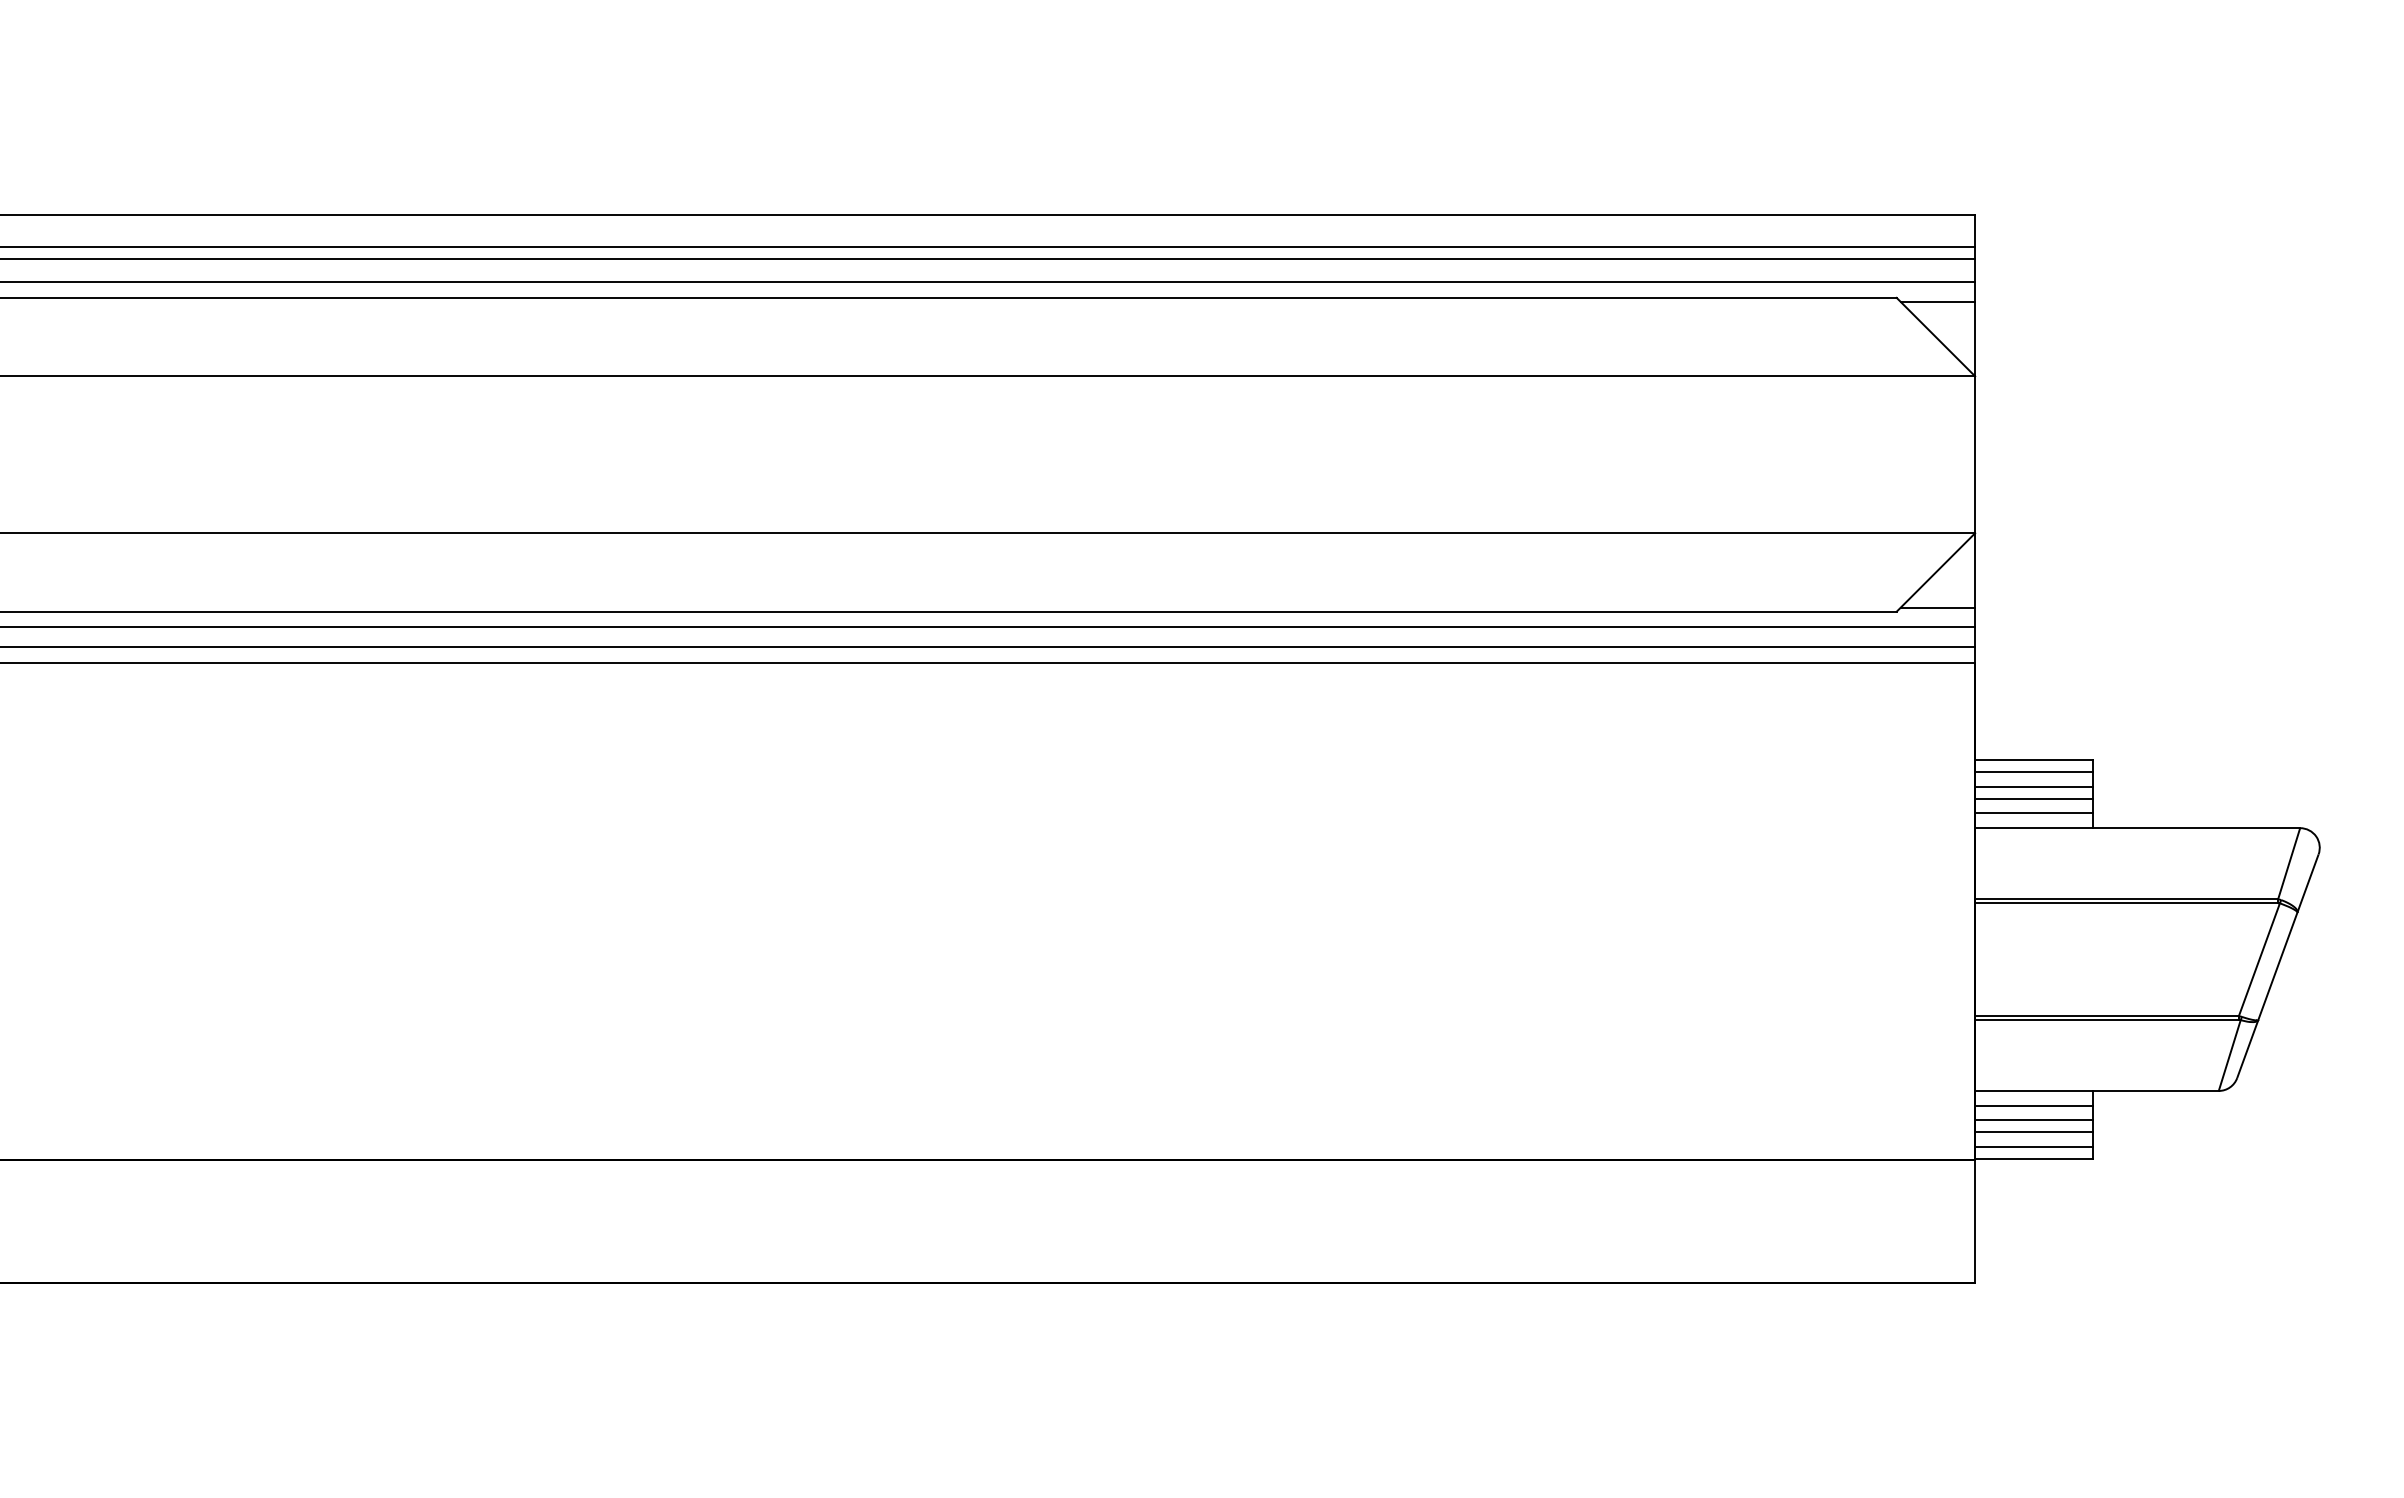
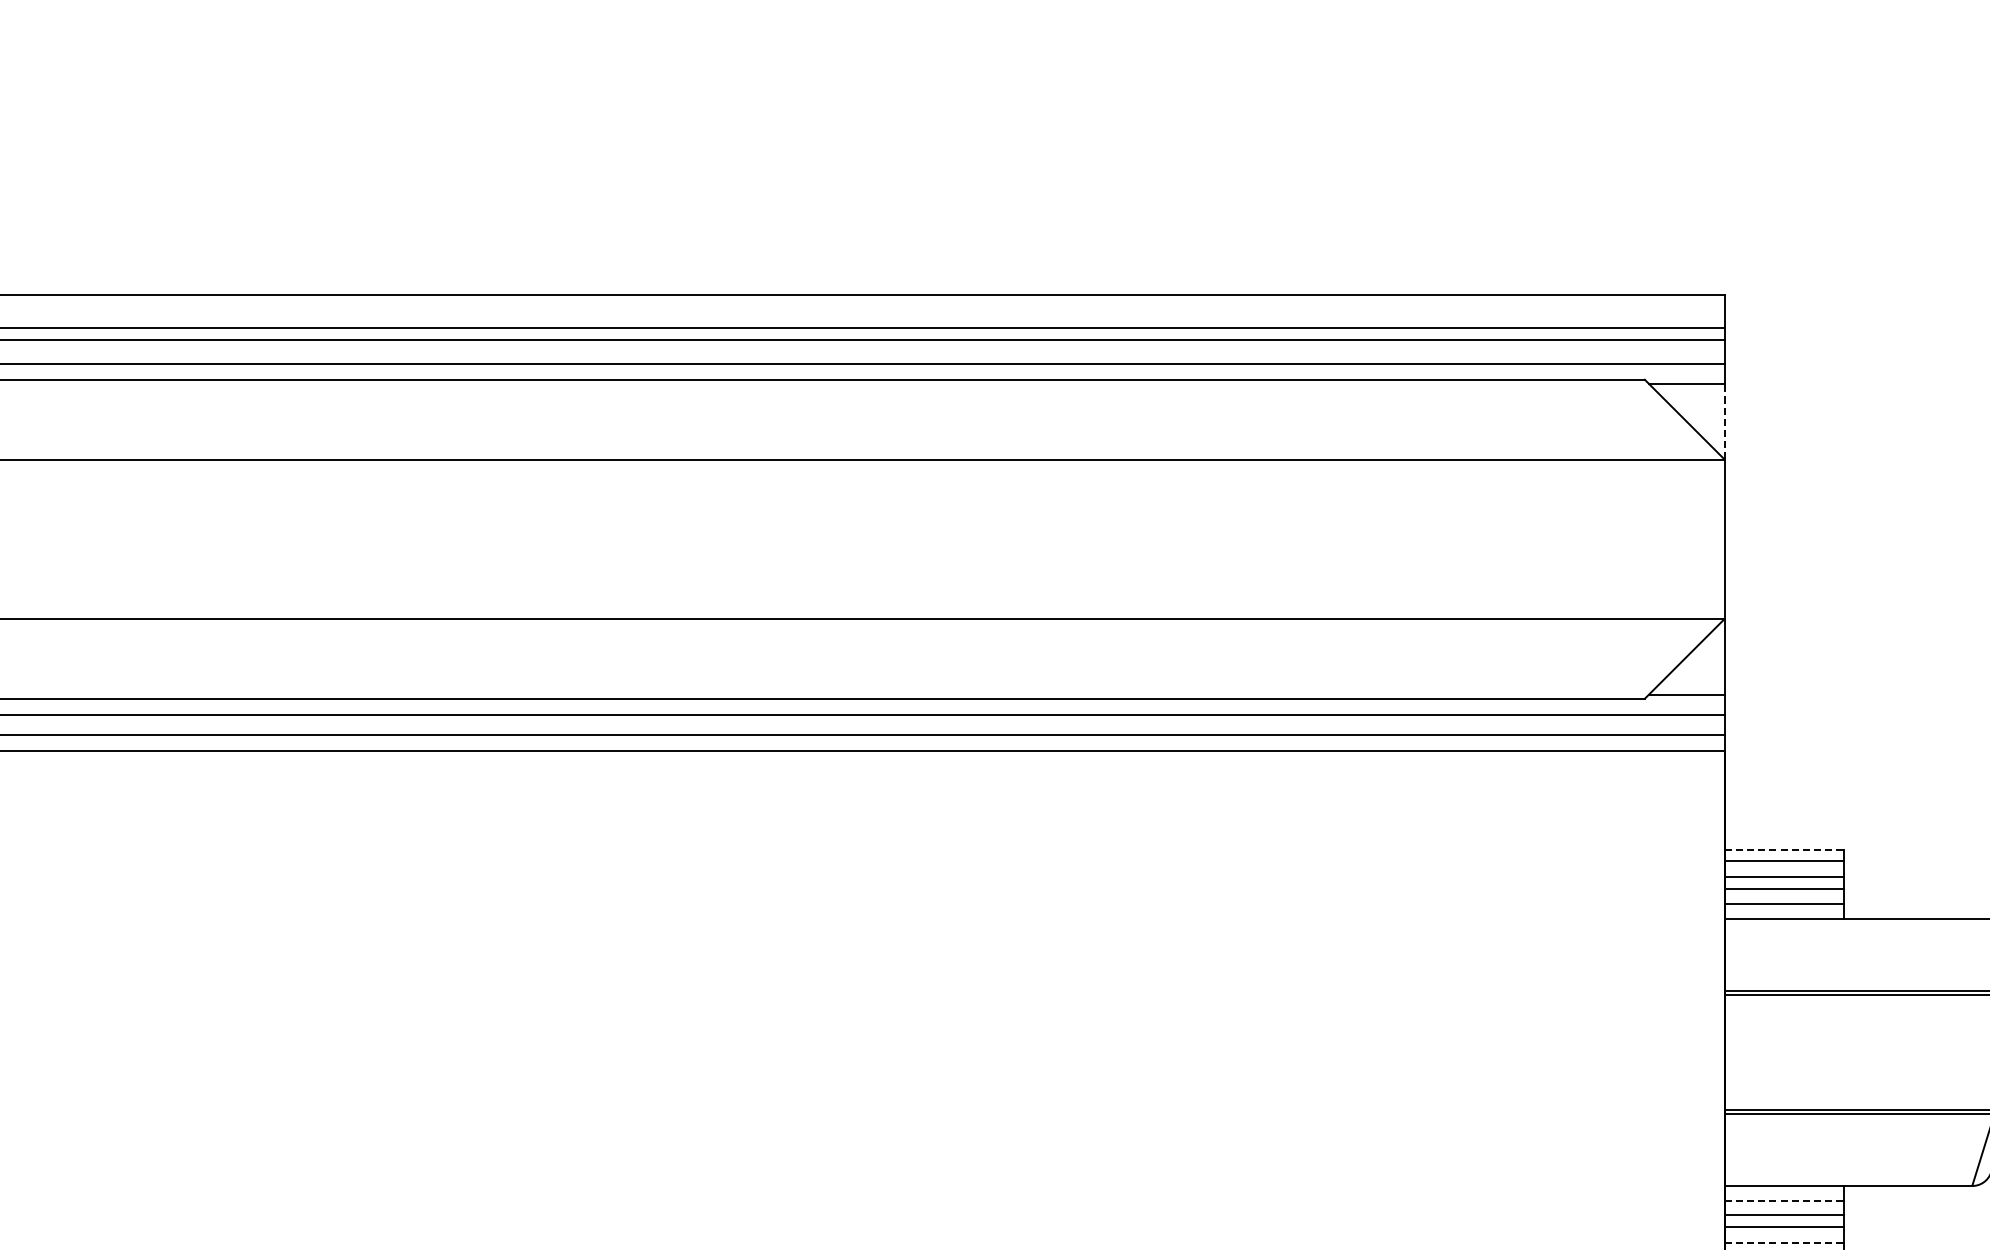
line: (1975, 338) -> (1724, 421), solid -> dashed
line: (2033, 759) -> (1783, 849), solid -> dashed
line: (2033, 1106) -> (1783, 1201), solid -> dashed
line: (2033, 1147) -> (1783, 1243), solid -> dashed

